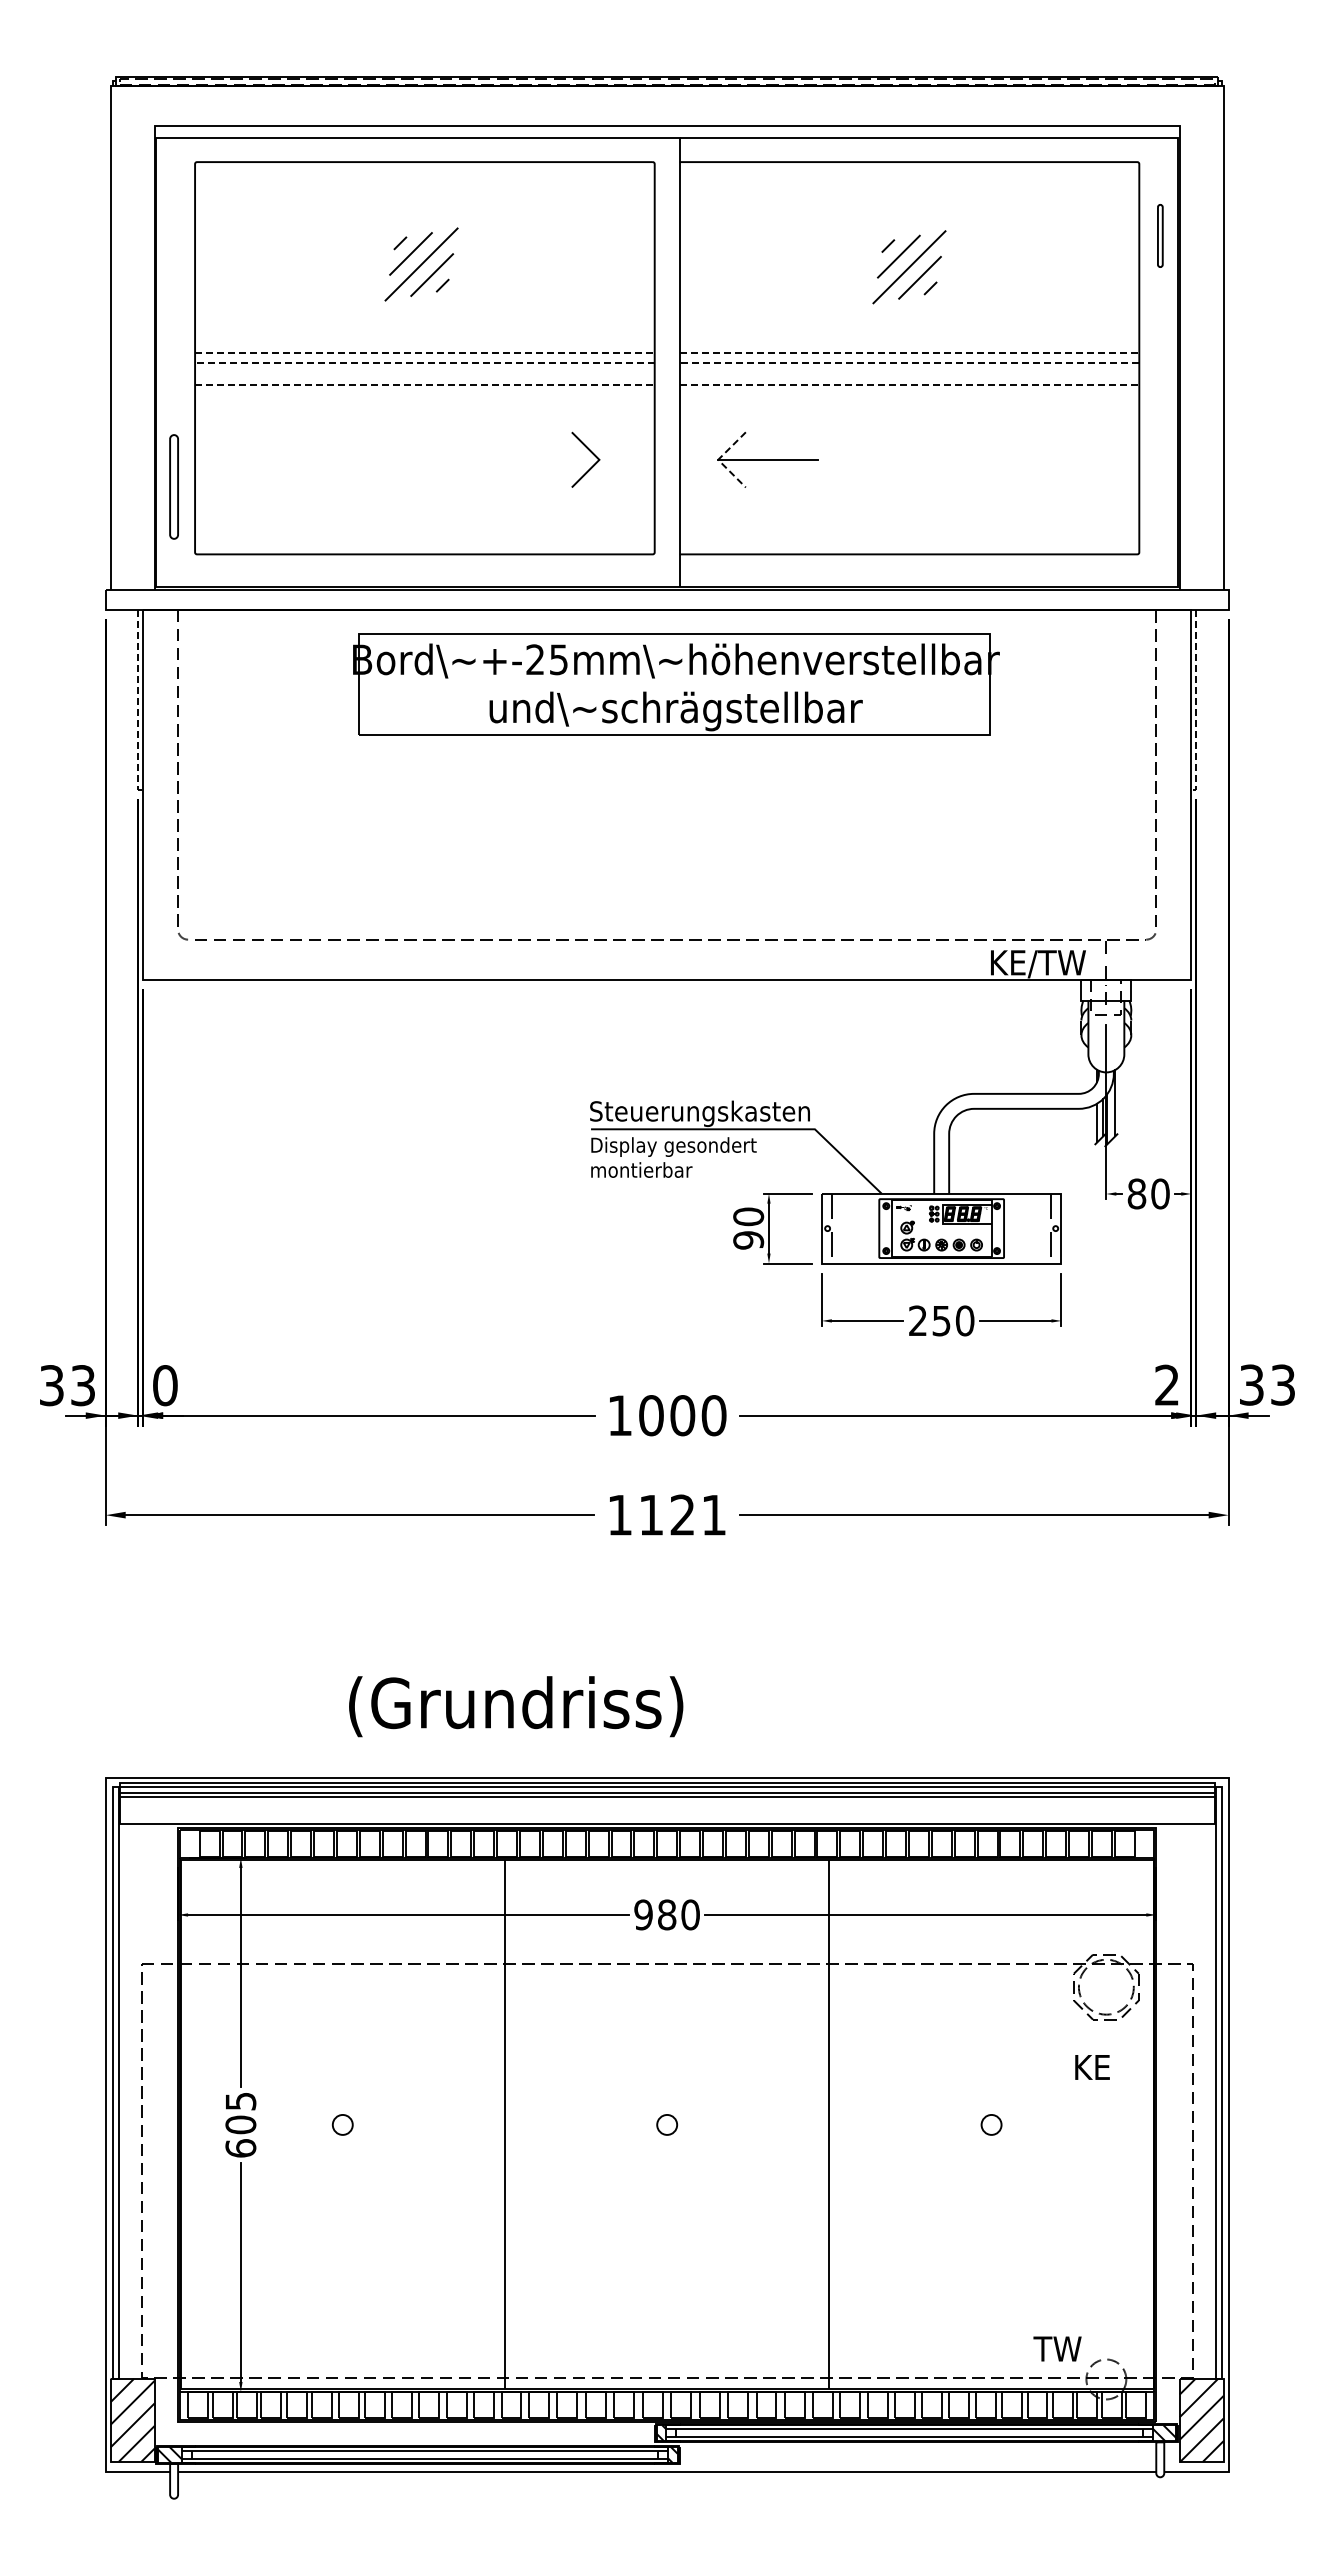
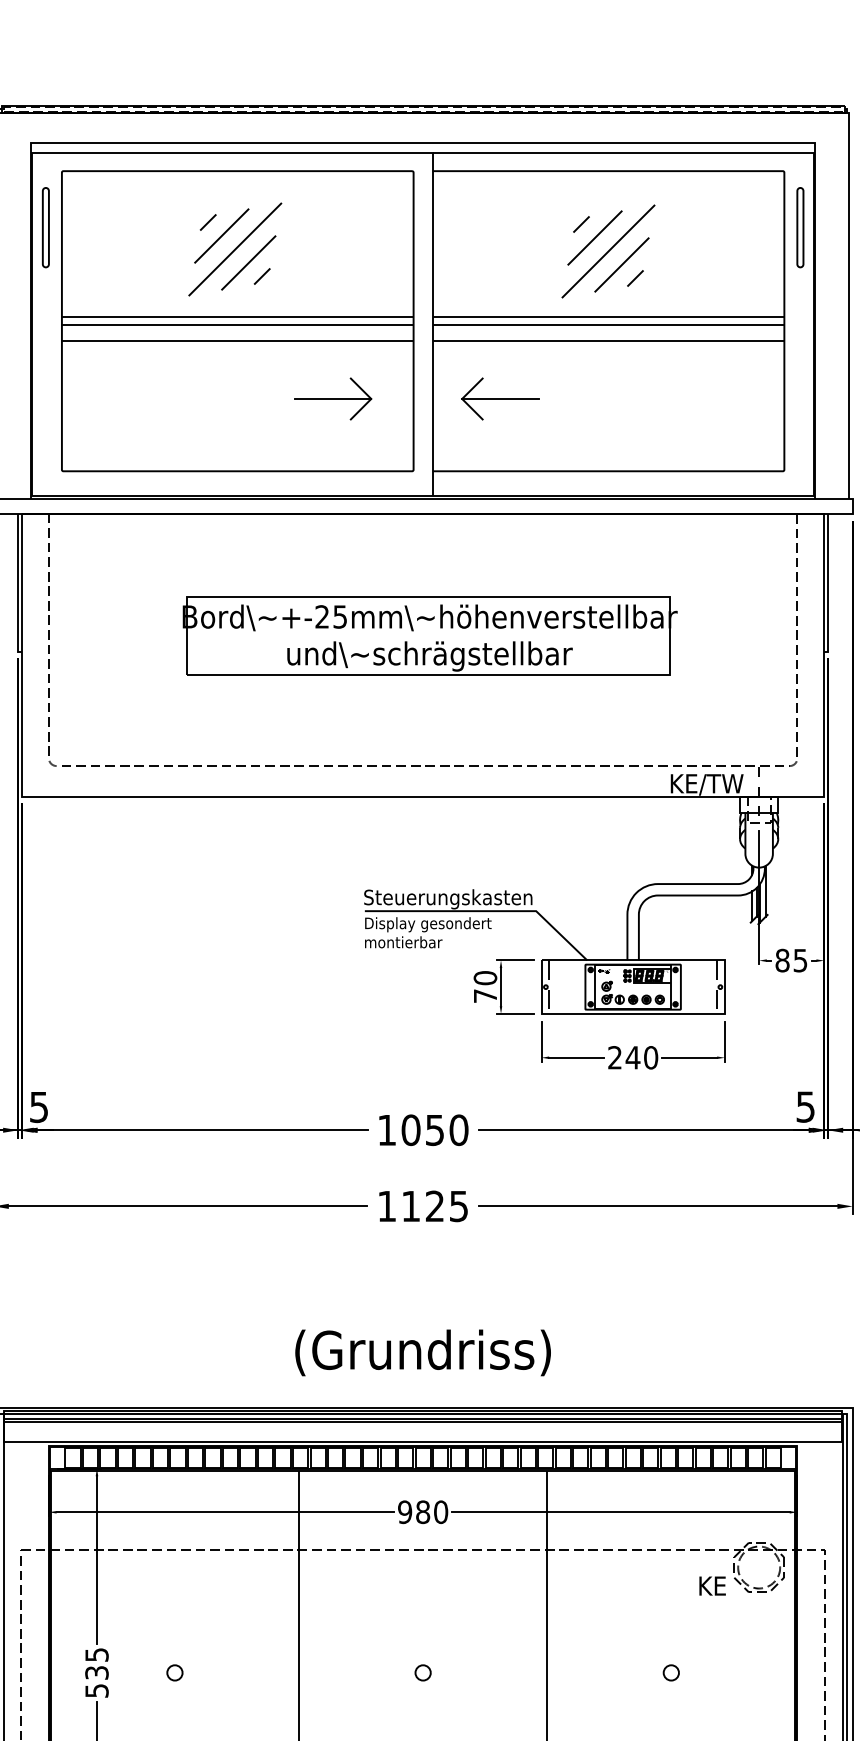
part: (1160, 235) -> (800, 227), size x1.67
part: (421, 264) -> (235, 249), size x1.67
part: (909, 267) -> (608, 251), size x1.67
line: (424, 352) -> (237, 316), dashed -> solid
line: (909, 352) -> (608, 316), dashed -> solid
line: (424, 362) -> (237, 324), dashed -> solid
line: (909, 362) -> (608, 324), dashed -> solid
line: (424, 384) -> (237, 341), dashed -> solid
line: (909, 384) -> (608, 341), dashed -> solid
line: (549, 459) -> (333, 398), added
line: (718, 459) -> (462, 398), dashed -> solid
part: (173, 486) -> (45, 227), moved
part: (676, 684) -> (430, 635), moved
line: (138, 703) -> (18, 585), dashed -> solid
line: (1196, 703) -> (828, 585), dashed -> solid
text: (1160, 1193) -> (800, 960), 80 -> 85
text: (748, 1240) -> (485, 996), 90 -> 70
text: (941, 1321) -> (633, 1058), 250 -> 240
text: (1166, 1384) -> (805, 1106), 2 -> 5
text: (165, 1385) -> (39, 1107), 0 -> 5
text: (682, 1415) -> (434, 1130), 1000 -> 1050
text: (713, 1515) -> (458, 1206), 1121 -> 1125
text: (516, 1706) -> (423, 1352), moved
text: (1092, 2067) -> (712, 1586), moved
text: (240, 2136) -> (96, 1681), 605 -> 535

